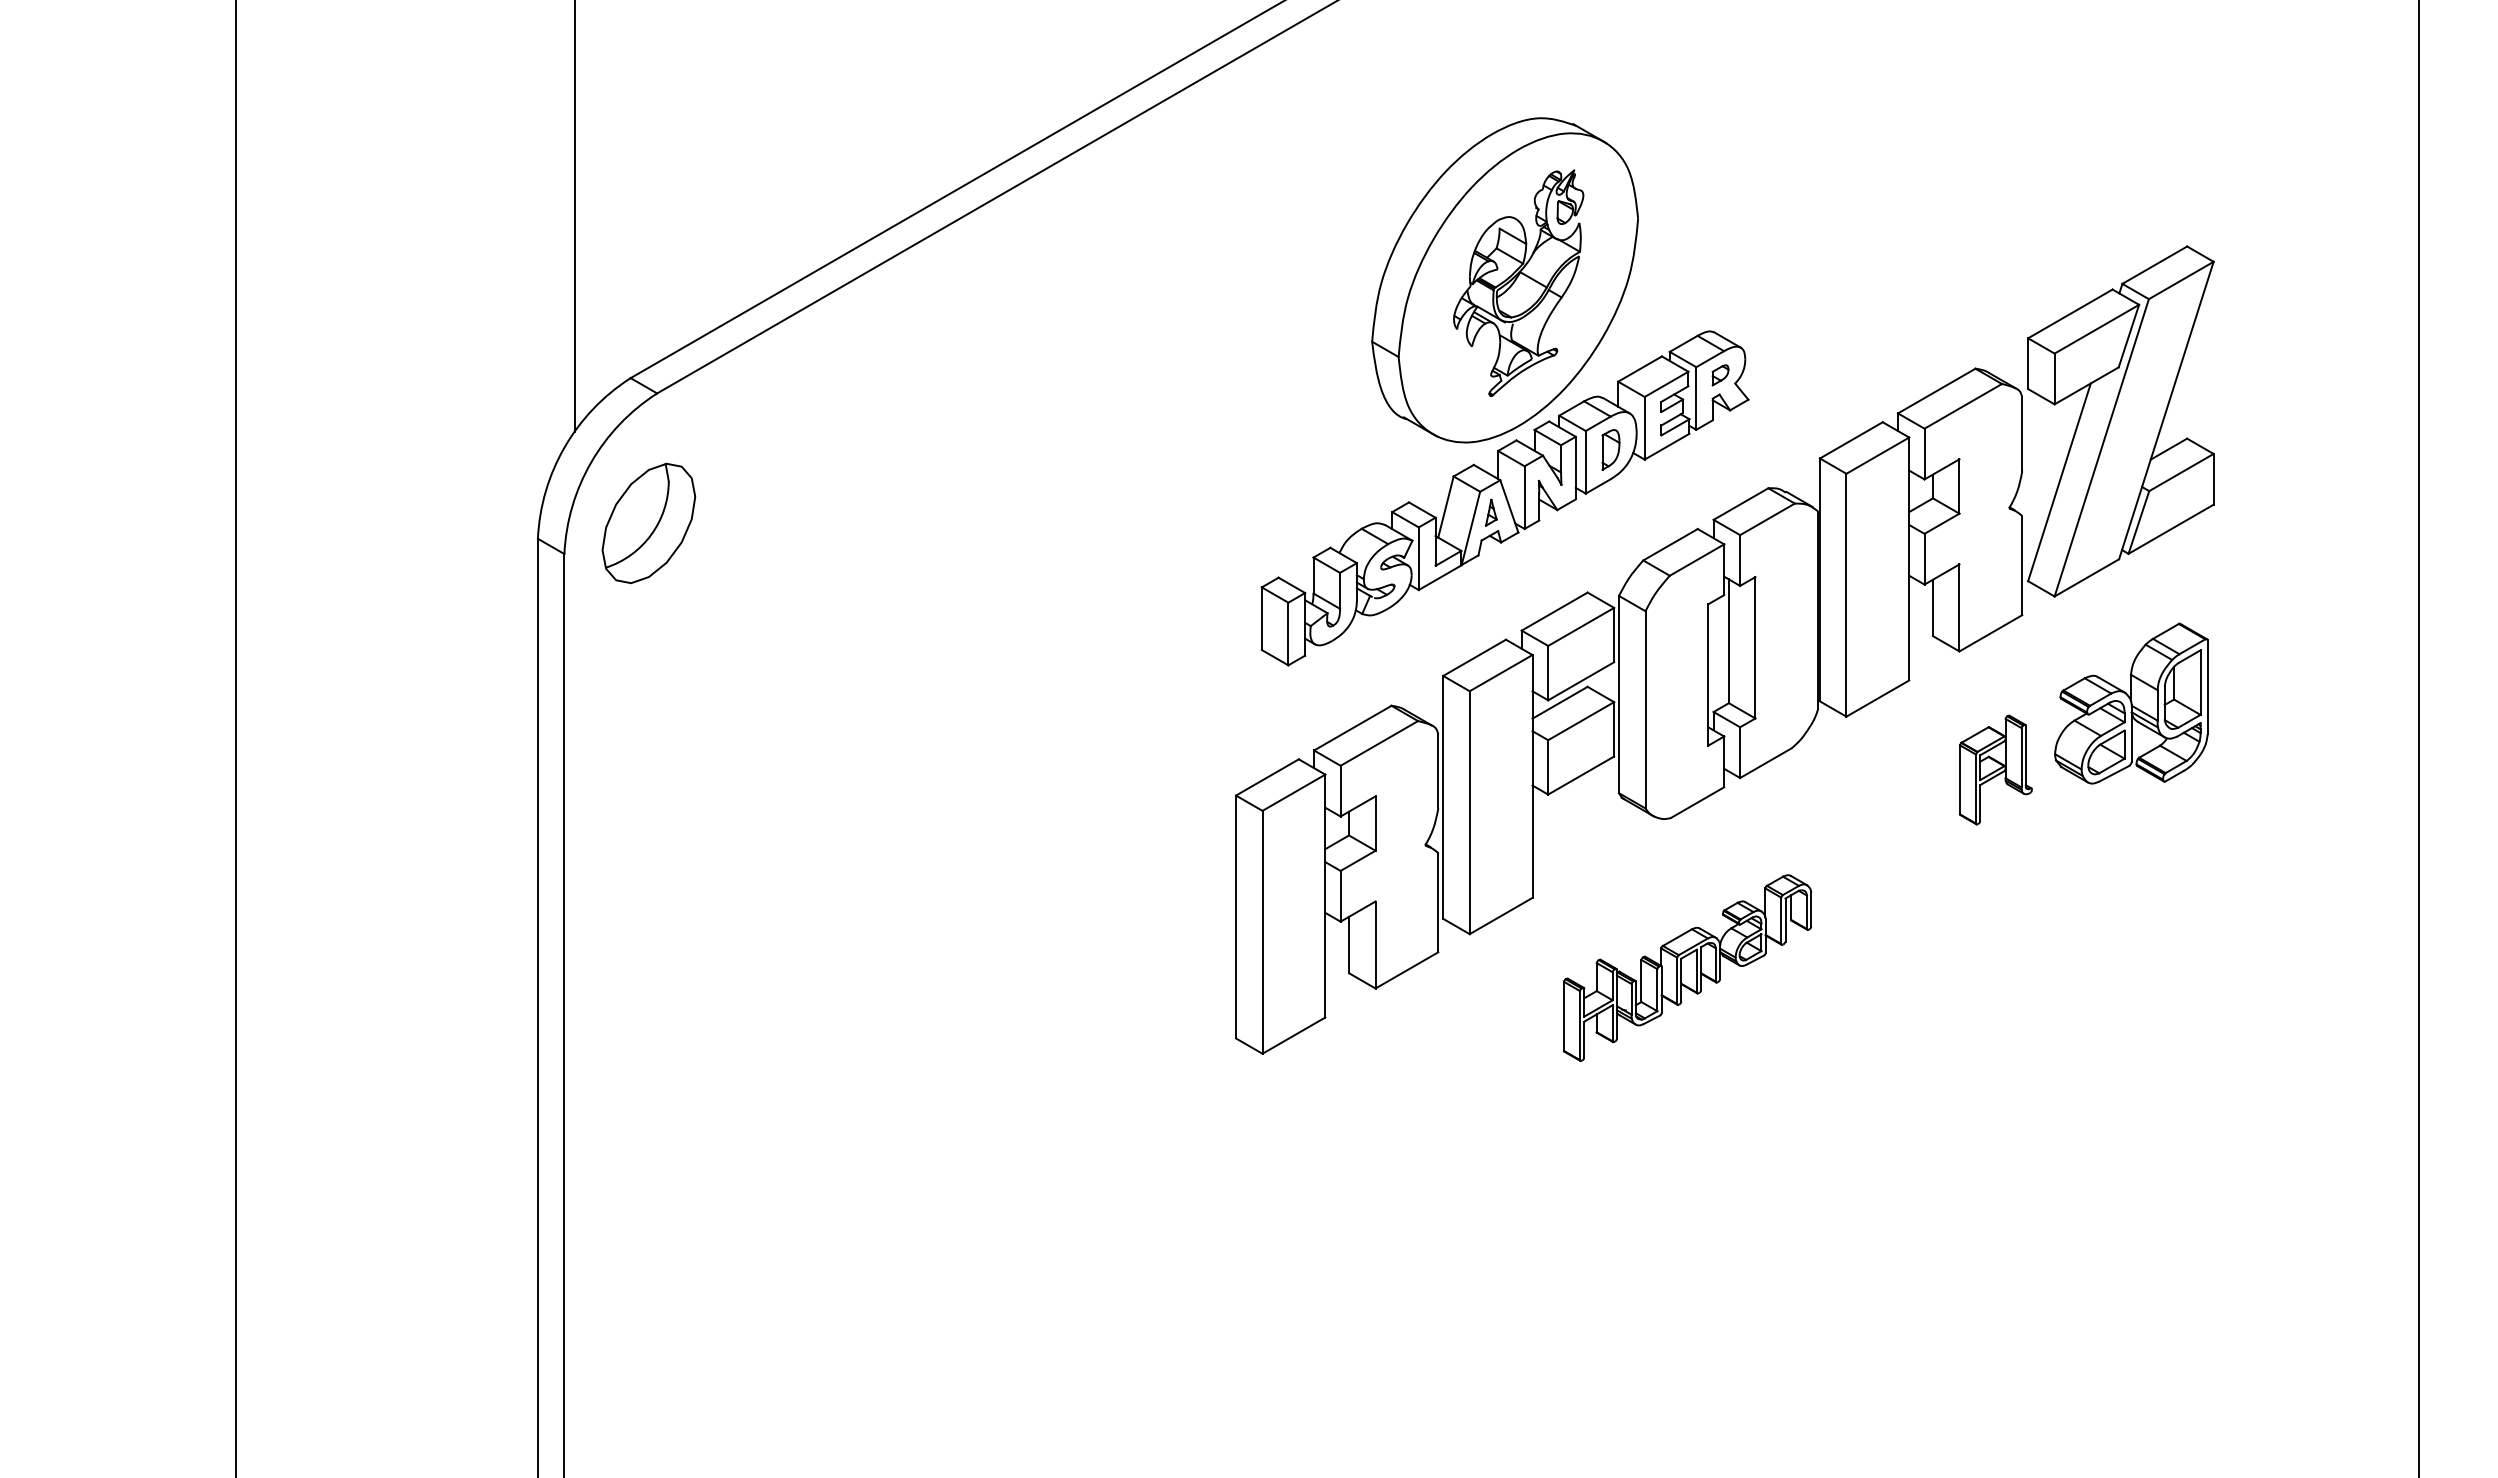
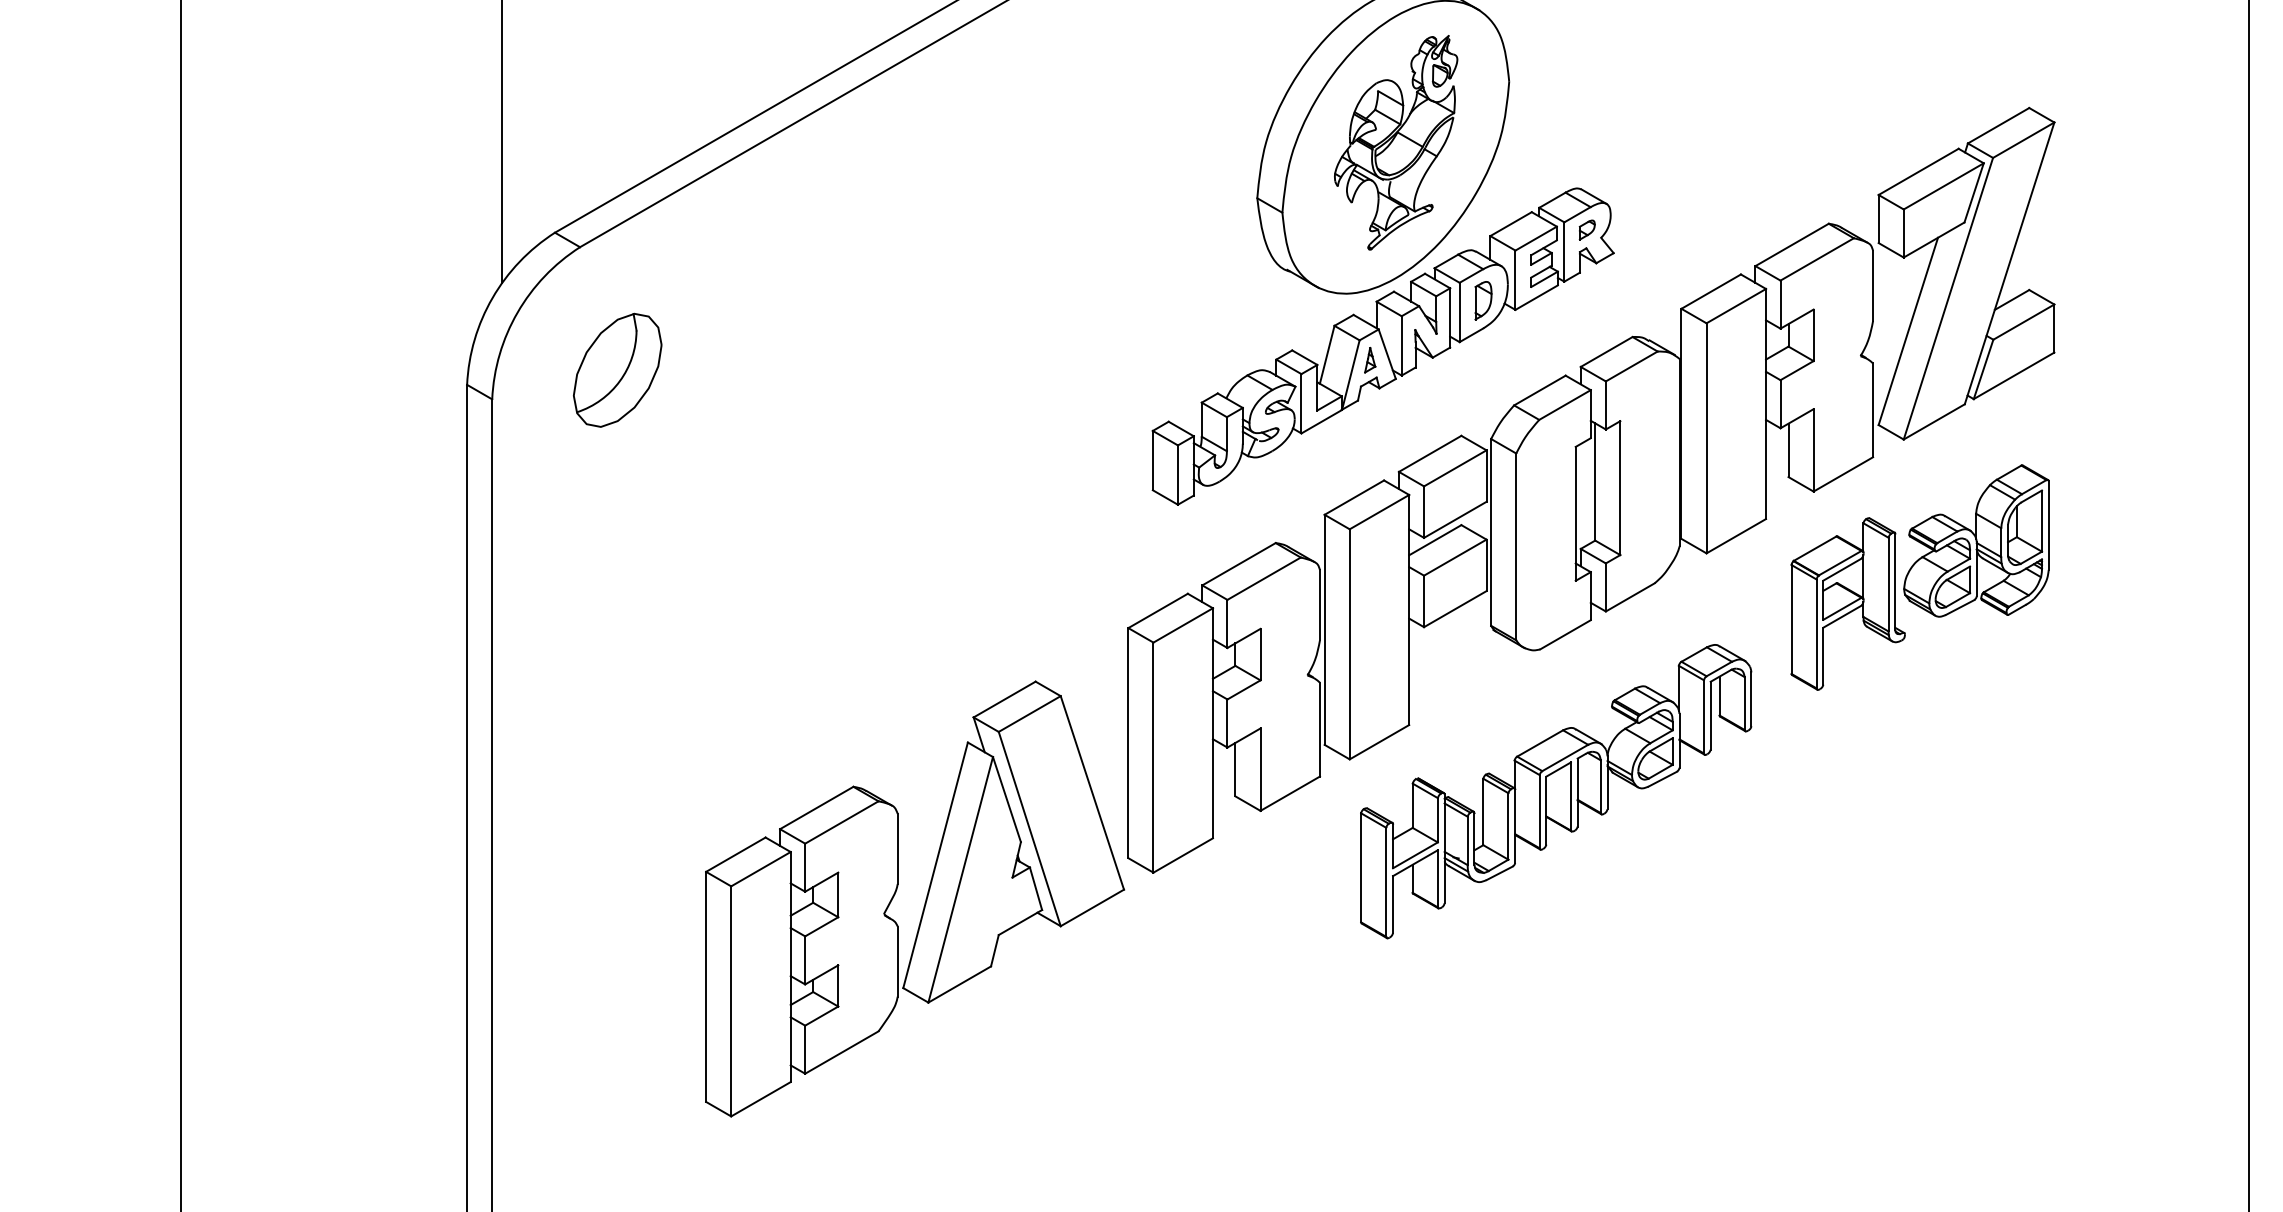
part: (648, 522) -> (617, 369), moved
part: (1995, 769) -> (1847, 603), size x1.67
part: (1687, 967) -> (1556, 790), size x1.67
part: (1021, 1083) -> (925, 900), added

